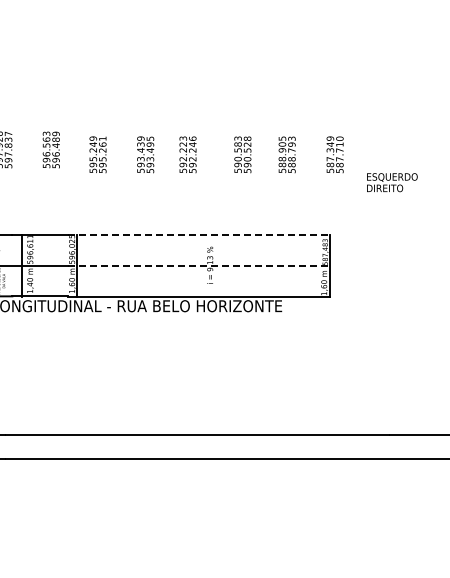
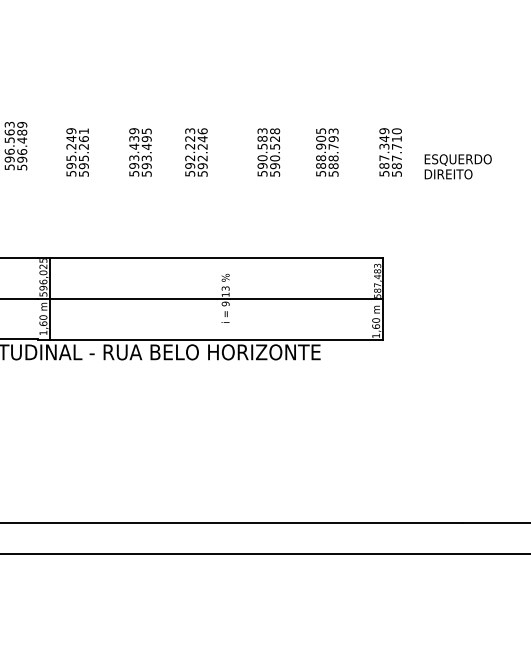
text: (392, 182) -> (458, 166), moved
line: (198, 234) -> (210, 257), dashed -> solid
line: (198, 265) -> (210, 298), dashed -> solid

